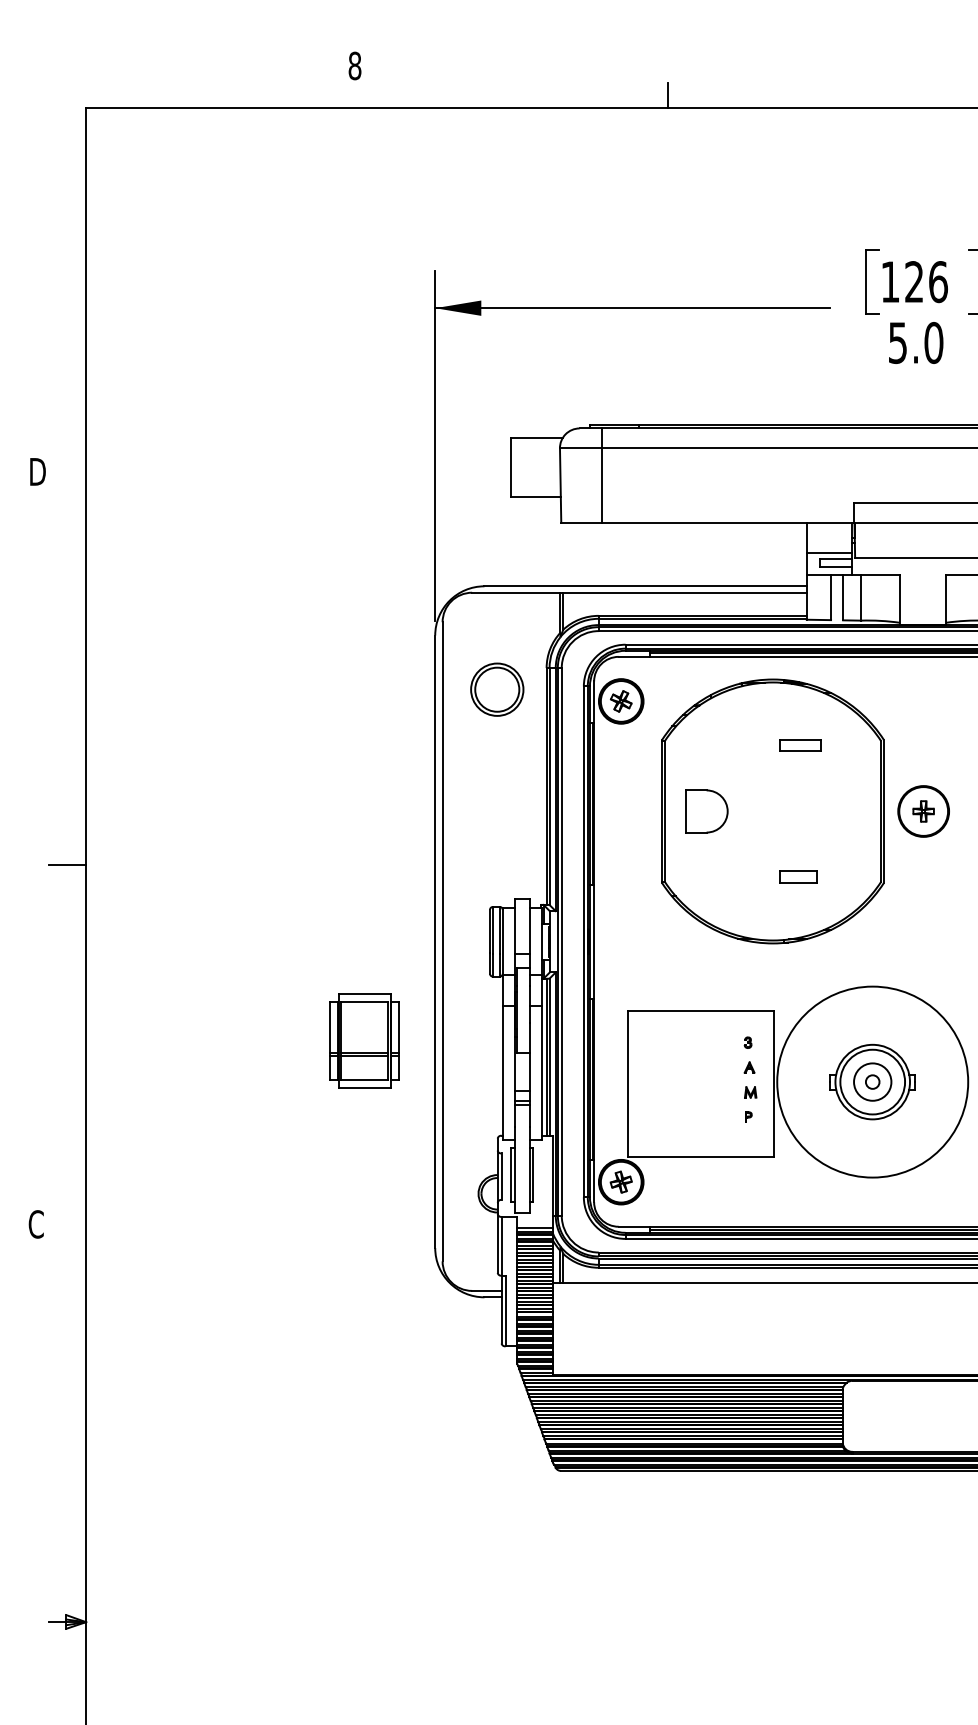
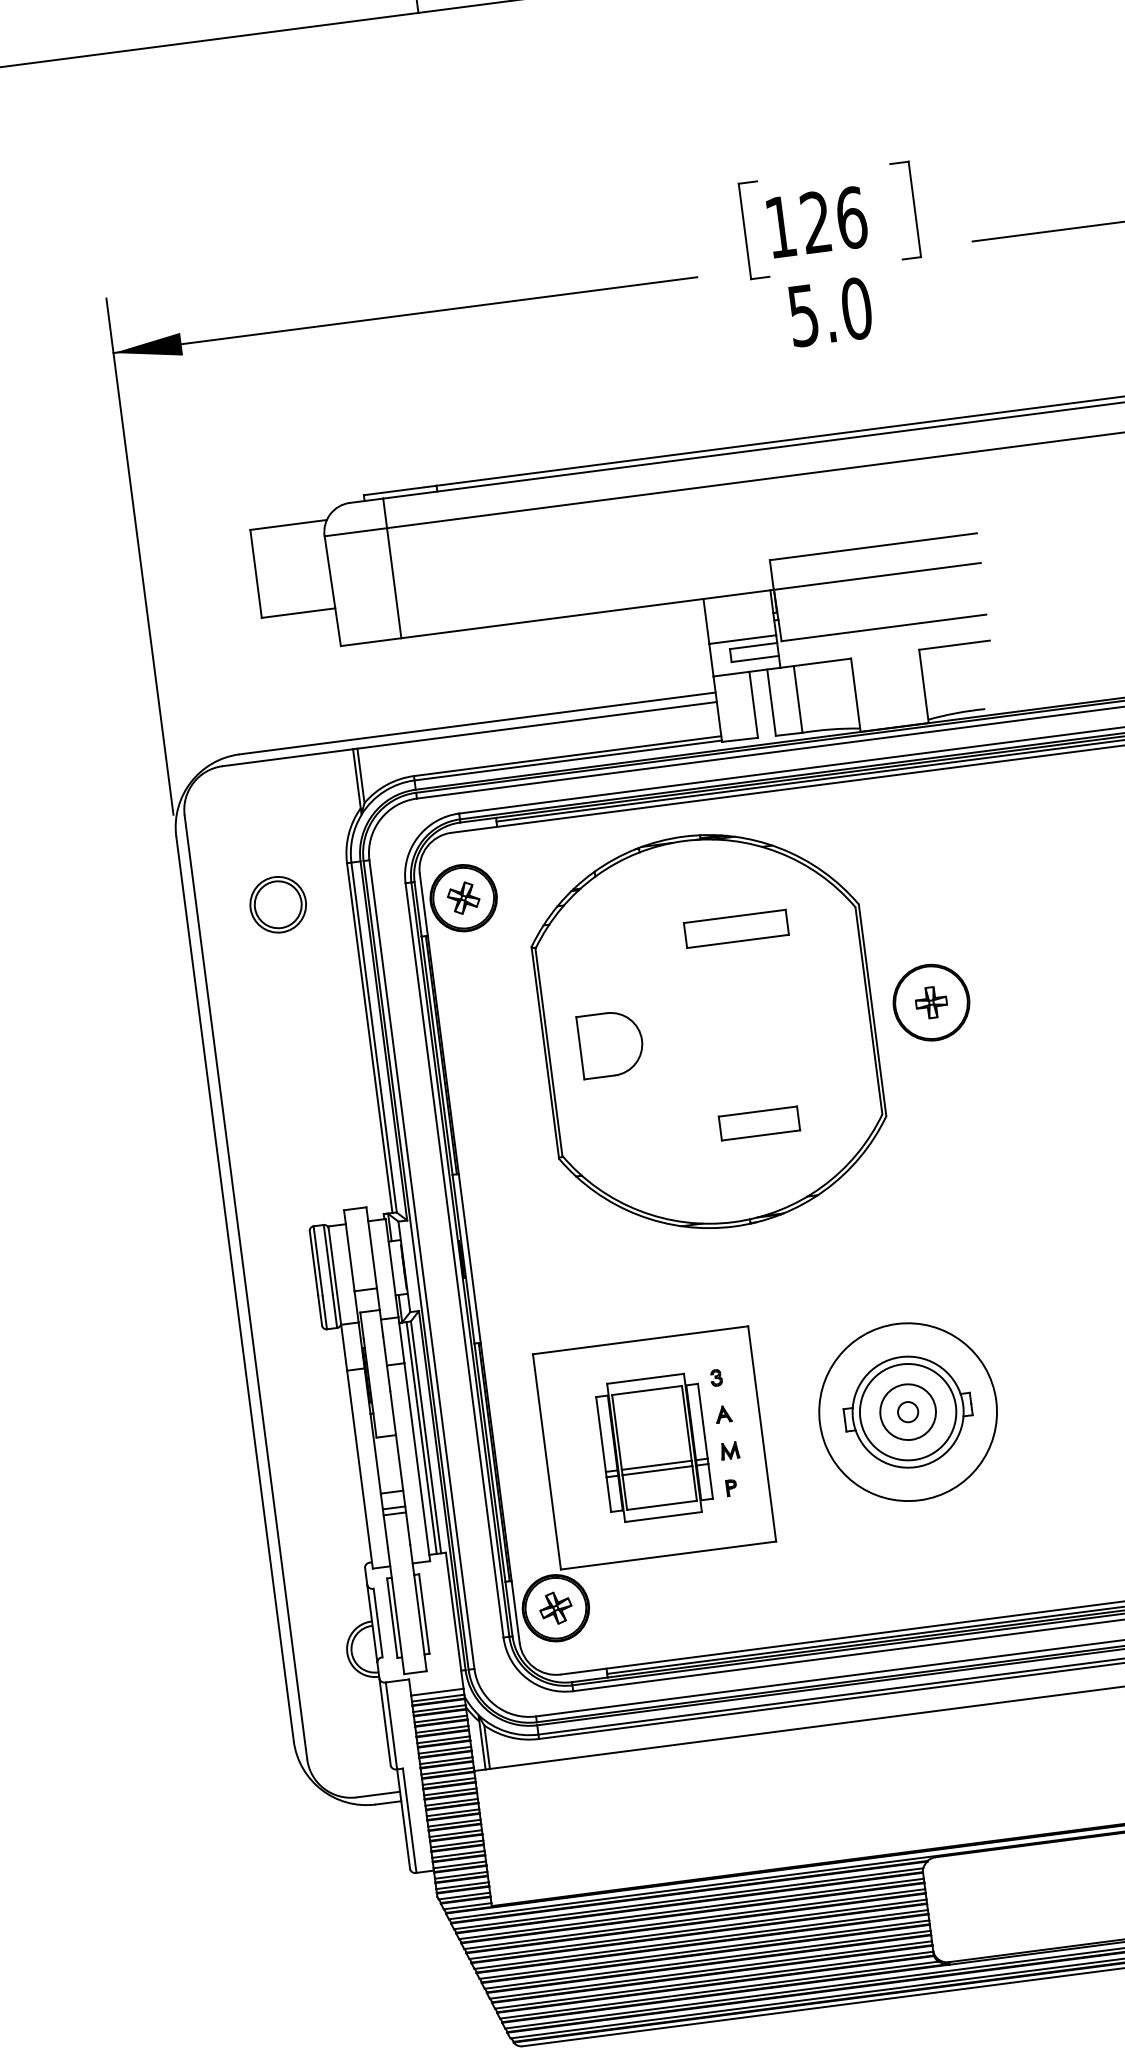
part: (496, 689) -> (277, 904), size x0.71
part: (800, 745) -> (736, 928), size x1.67
part: (798, 876) -> (759, 1122), size x1.43
part: (364, 1040) -> (654, 1447), moved
circle: (872, 1081) -> (907, 1411), size x0.62

